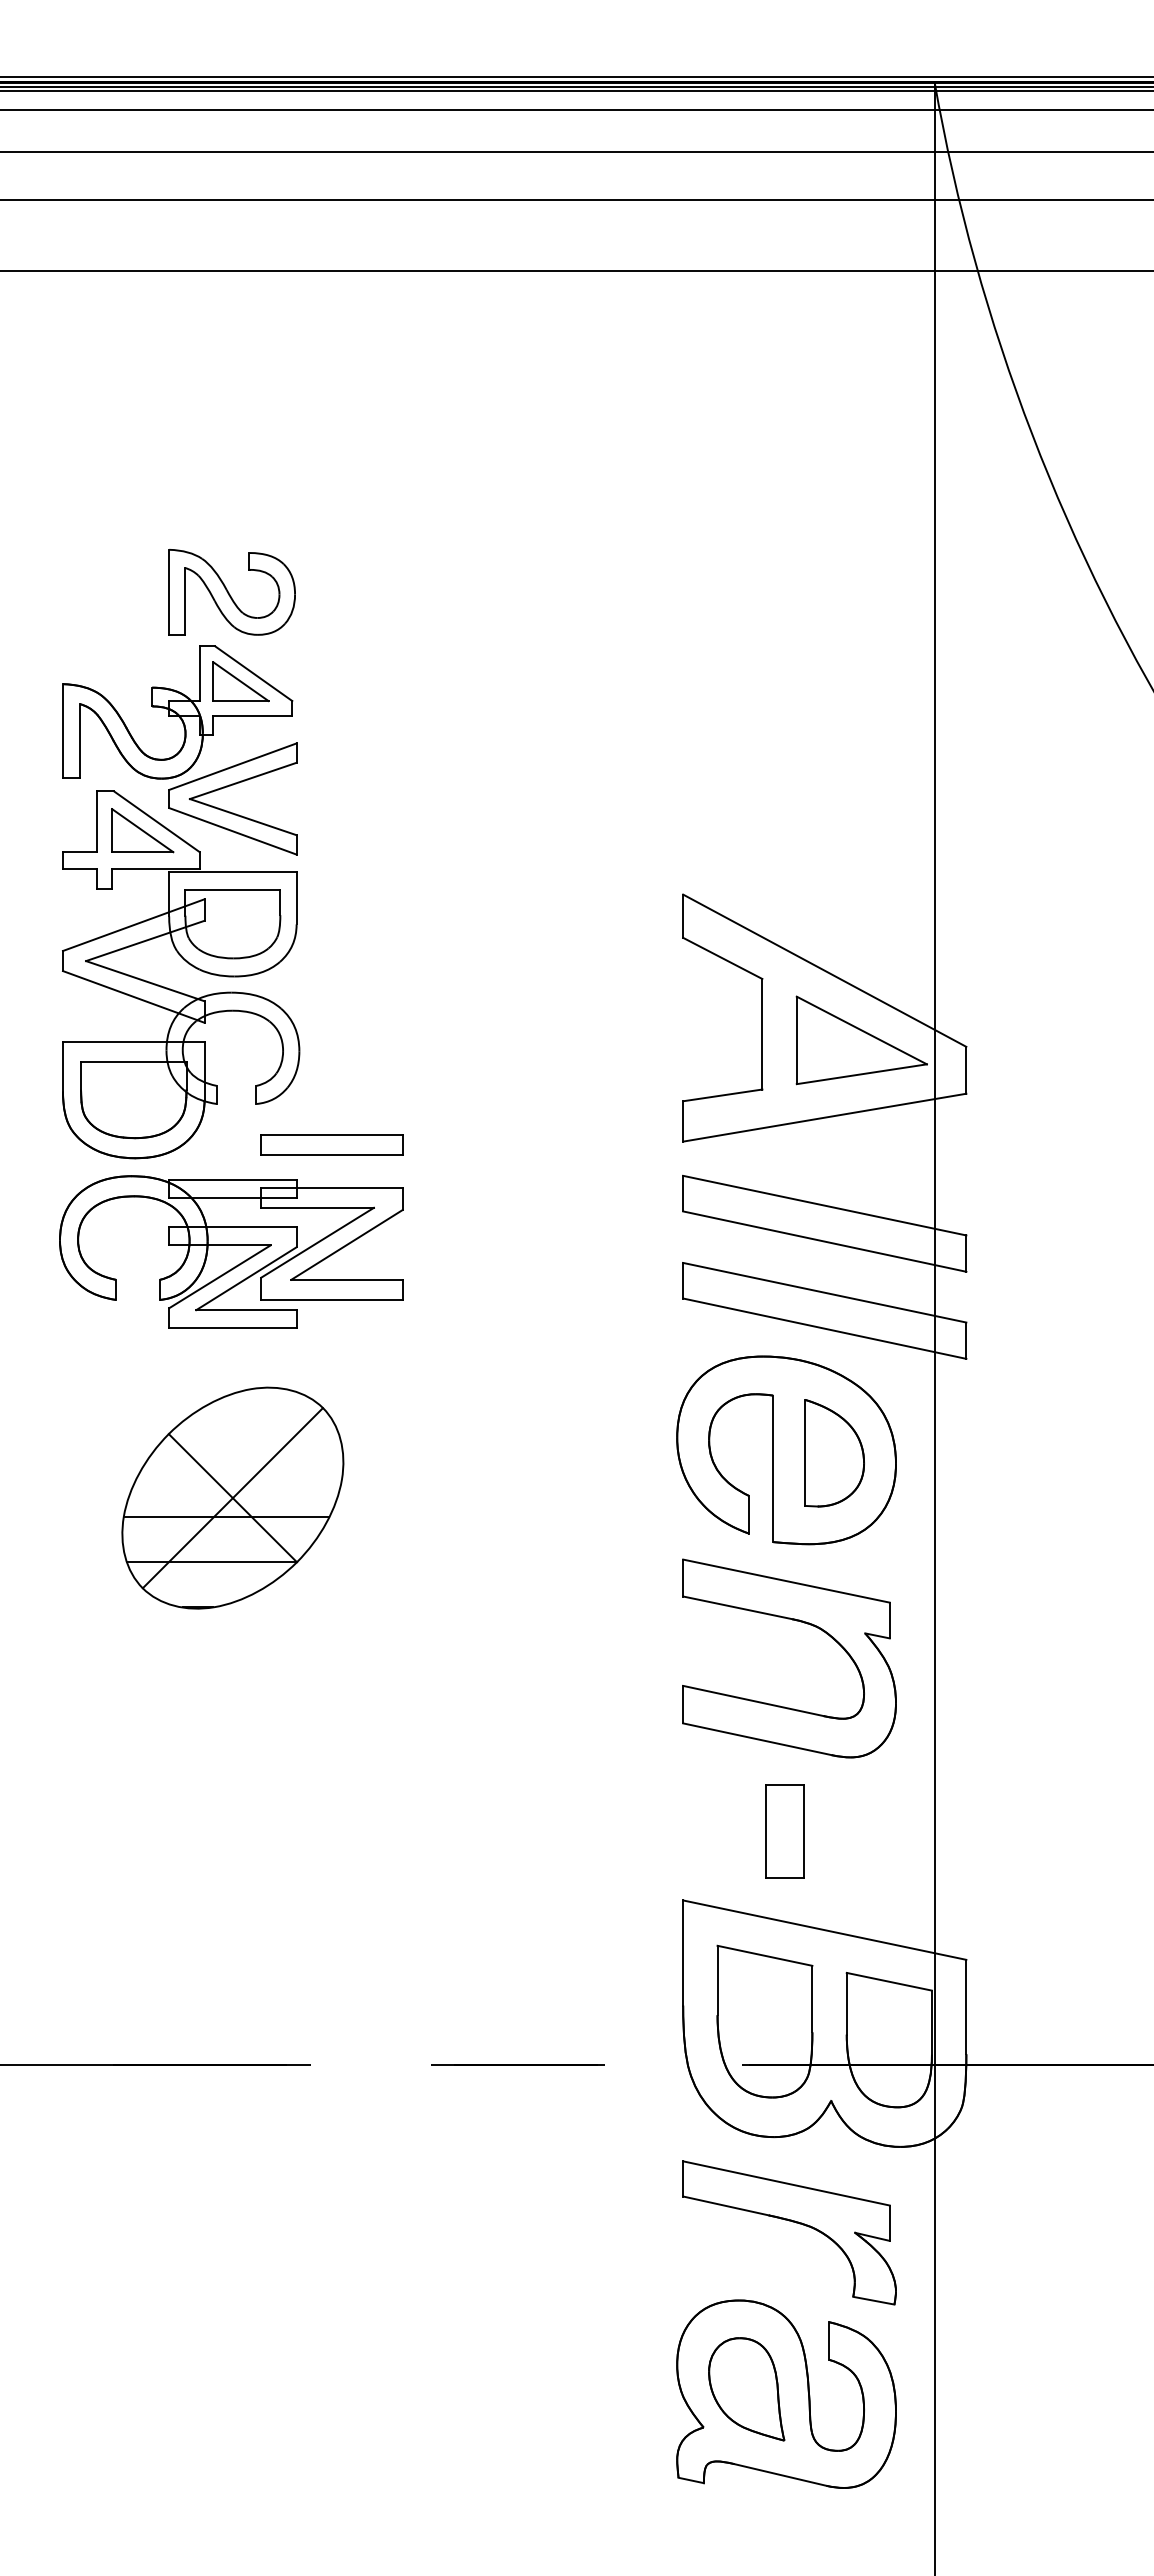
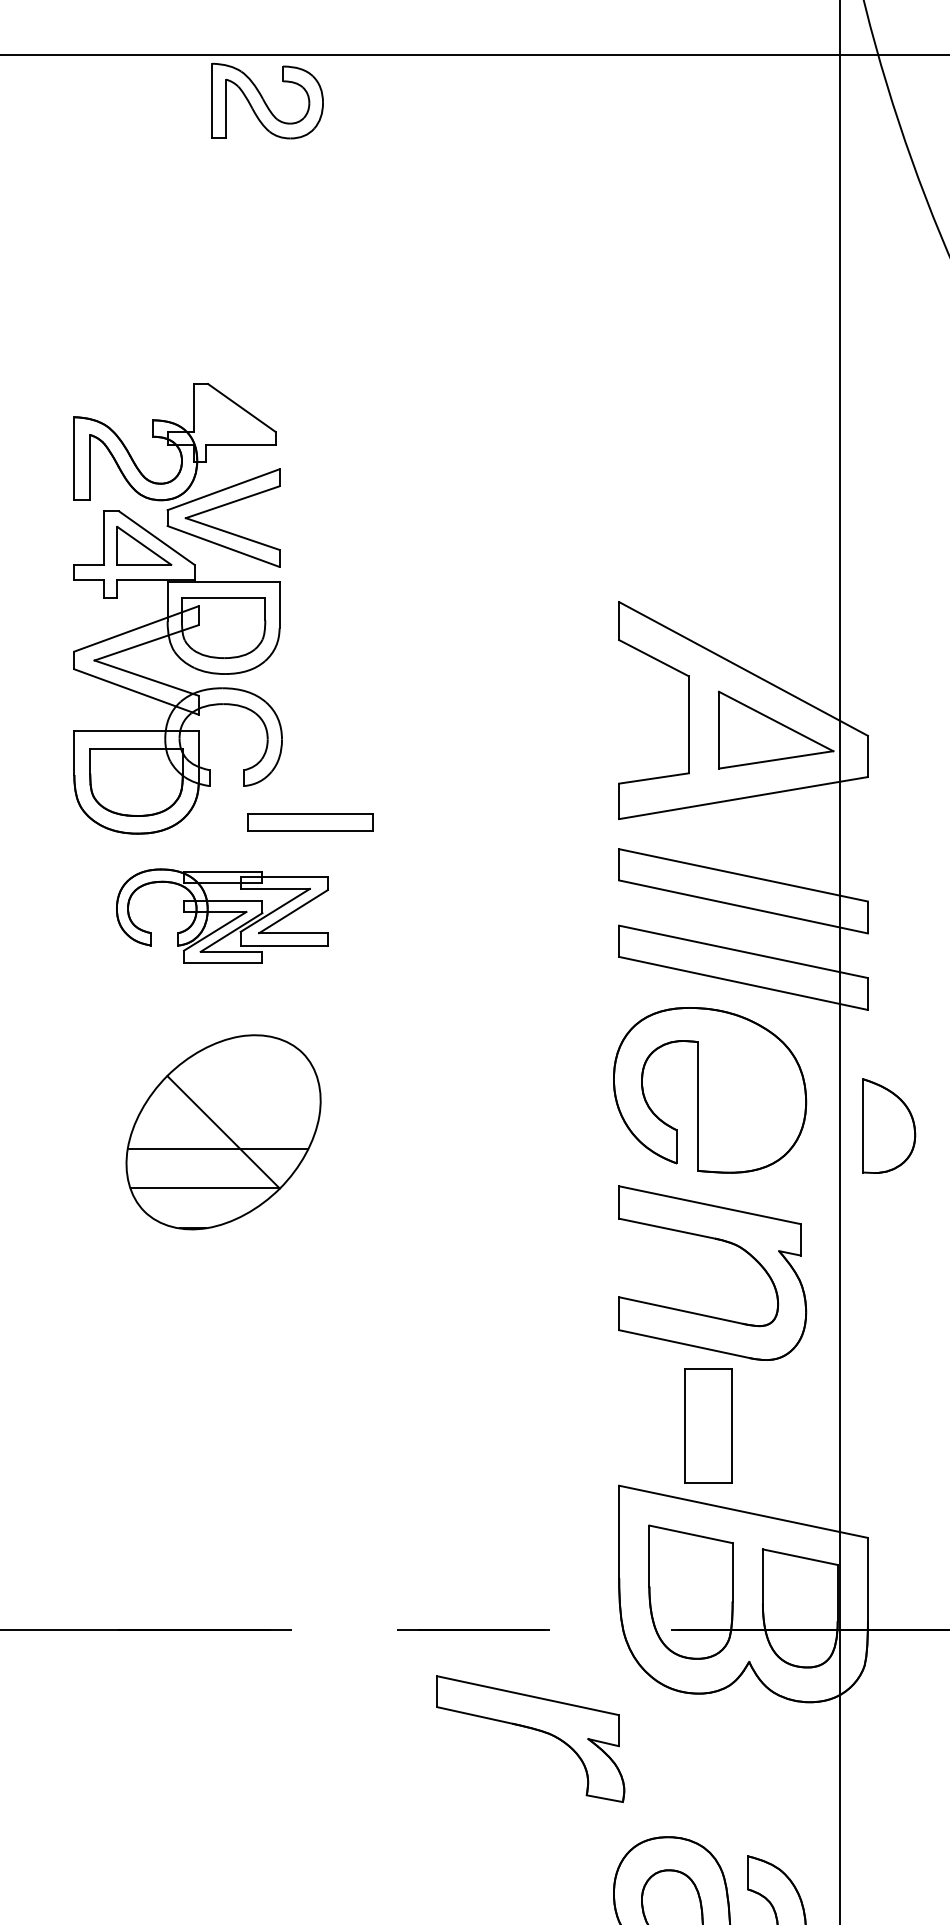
part: (231, 592) -> (267, 101), moved
part: (240, 681) -> (230, 414), removed
part: (231, 1251) -> (222, 915), size x0.7
part: (834, 1453) -> (889, 1126), moved
line: (232, 1498) -> (223, 1132), removed
part: (784, 1831) -> (708, 1425), size x1.4
part: (792, 2222) -> (533, 1730), moved

